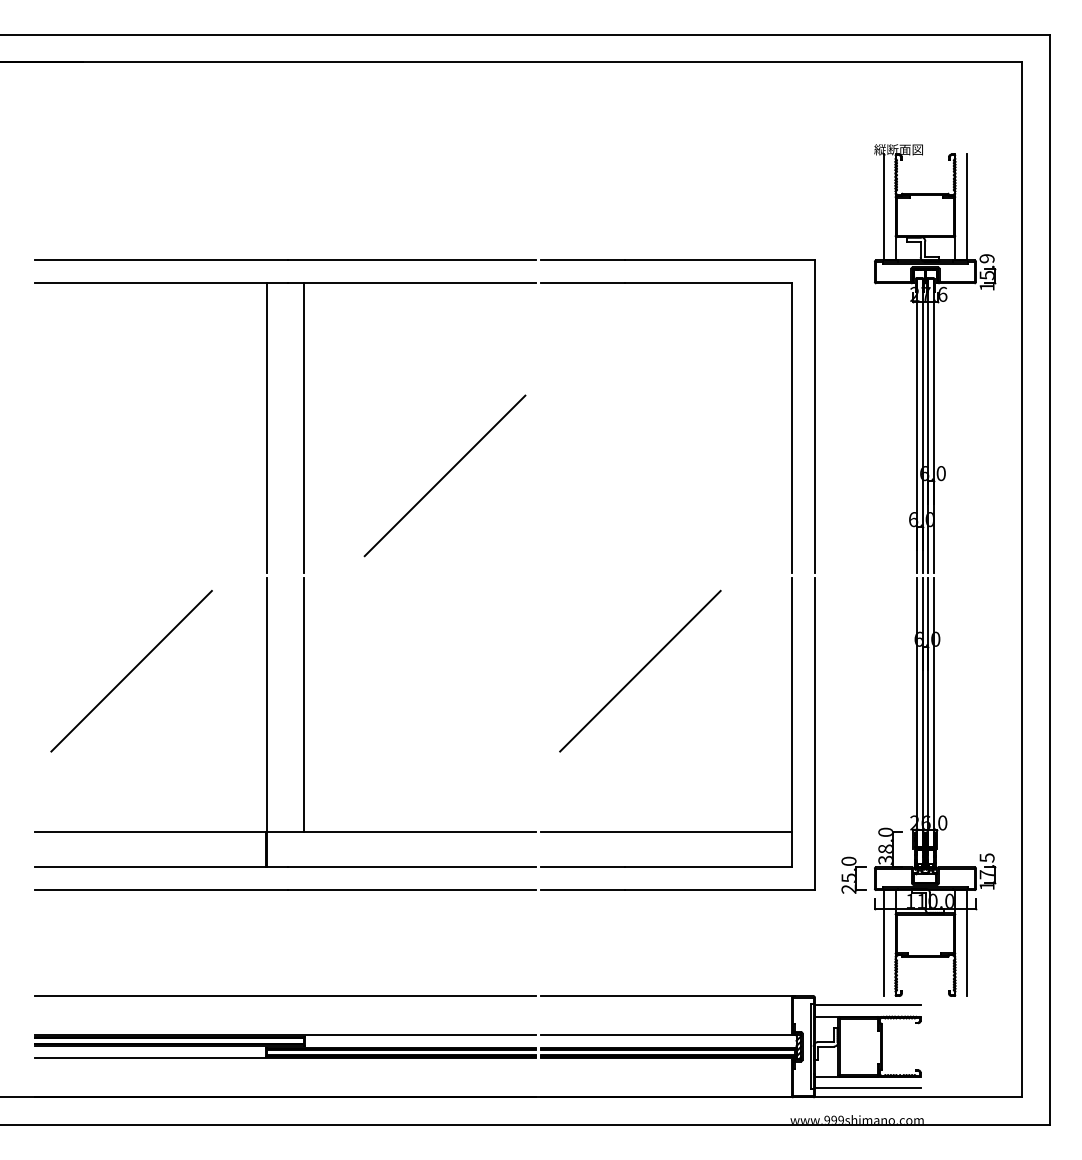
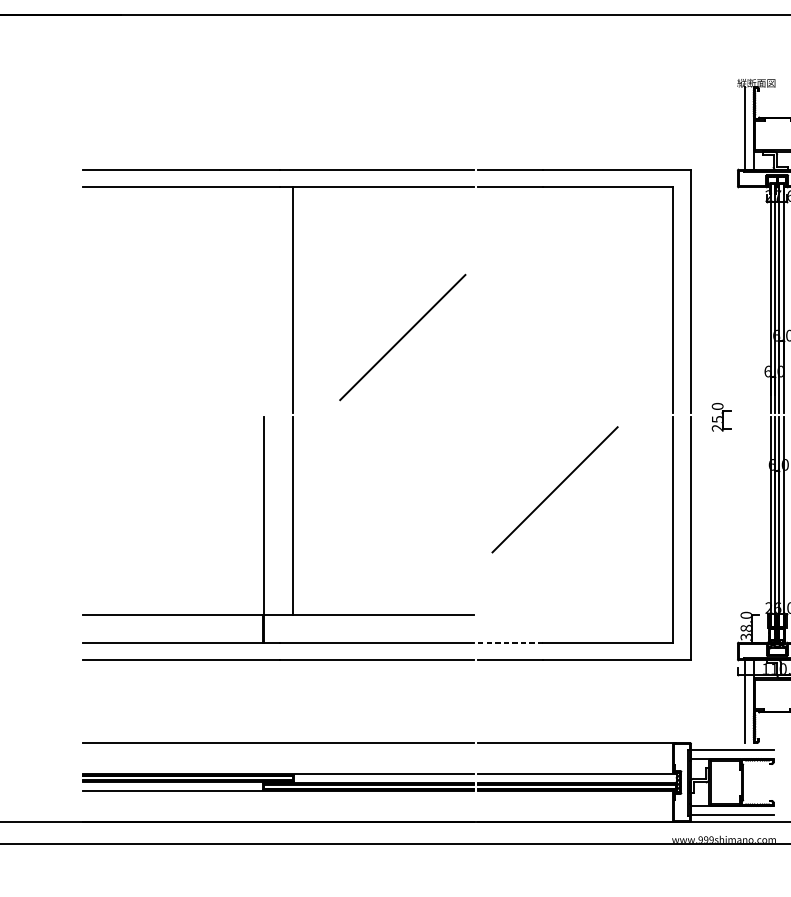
line: (267, 428) -> (264, 300), removed
line: (131, 670) -> (158, 489), removed
line: (666, 832) -> (575, 615), removed
line: (582, 867) -> (509, 642), solid -> dashed
part: (853, 874) -> (721, 416), moved

